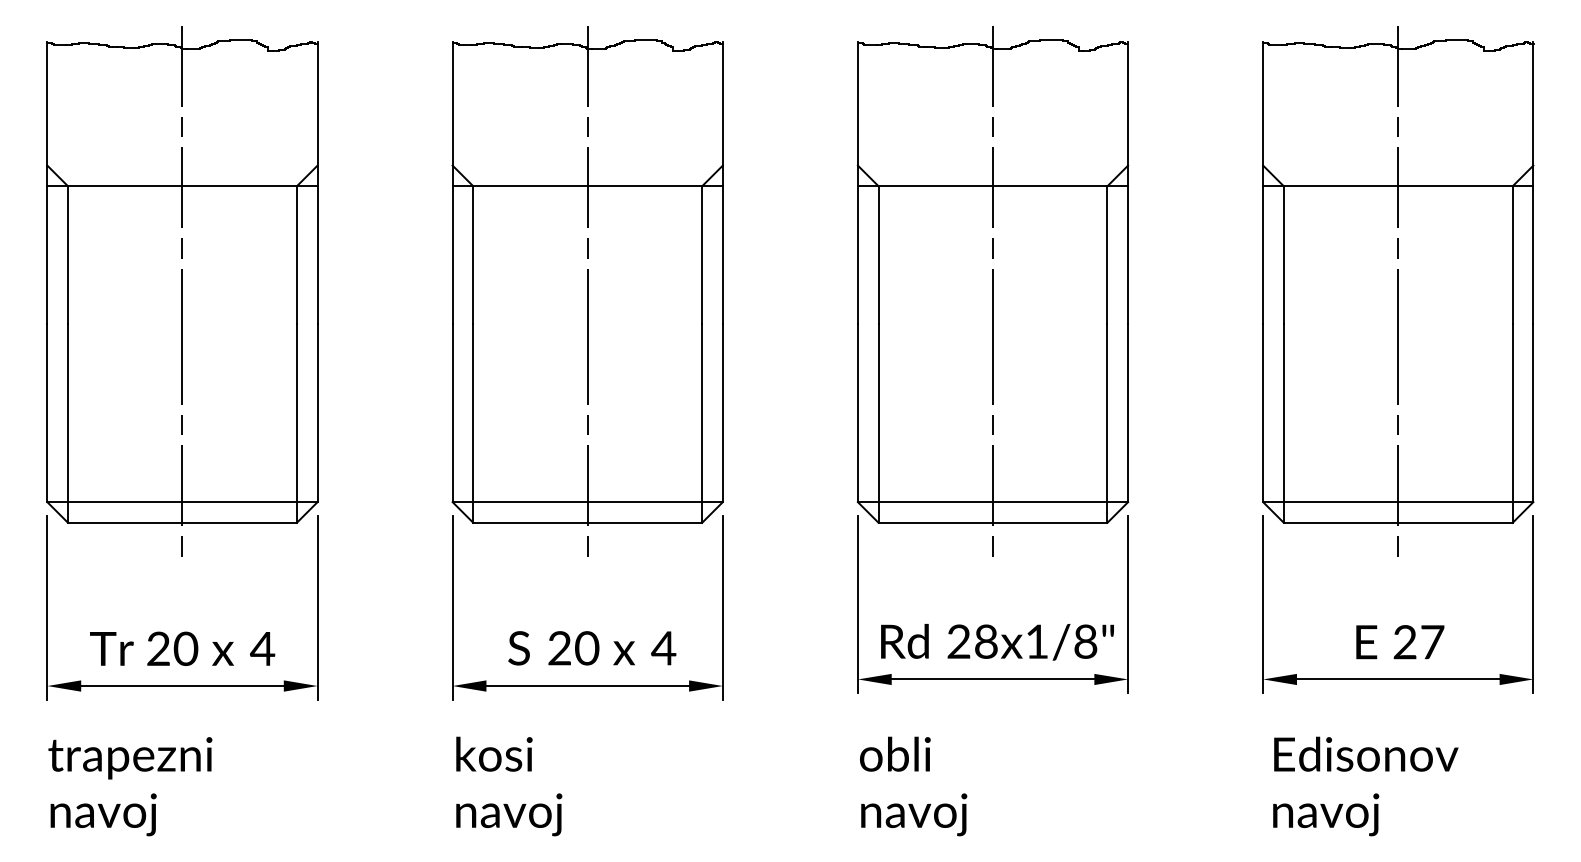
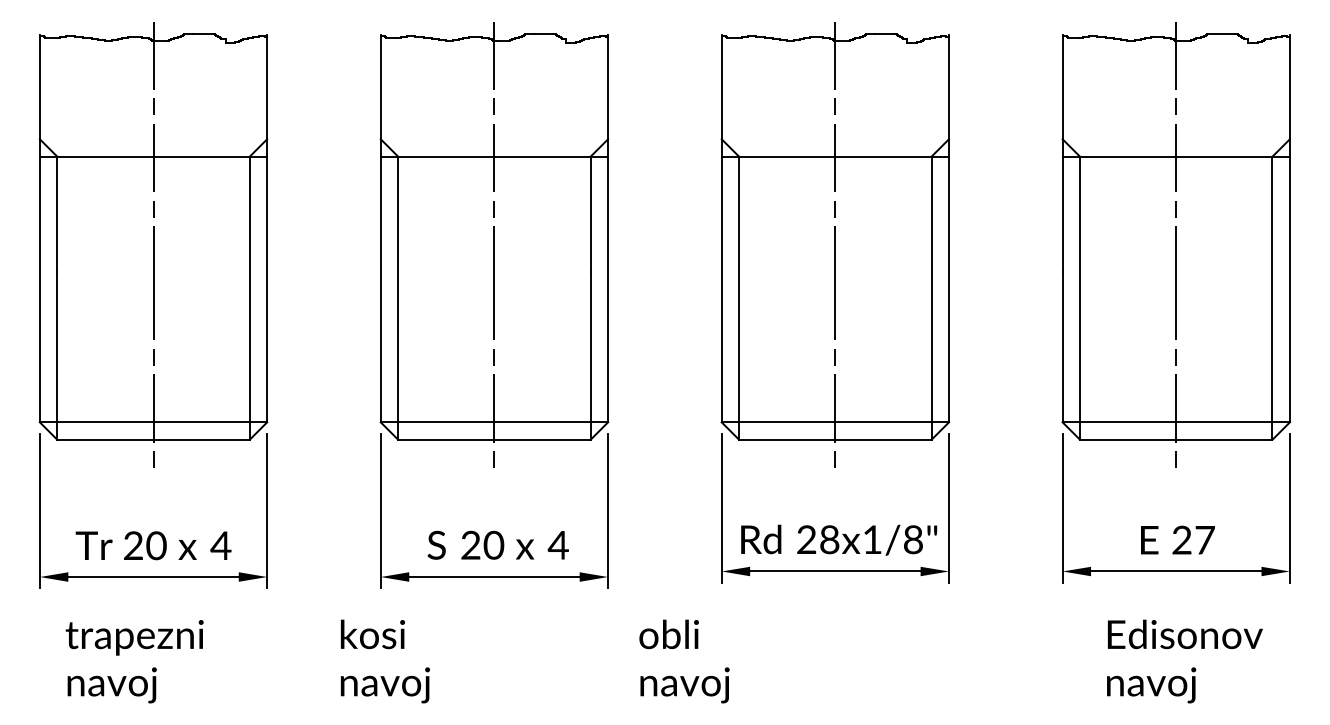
text: (130, 786) -> (134, 661), moved
text: (509, 786) -> (385, 661), moved
text: (913, 786) -> (684, 661), moved
text: (1365, 786) -> (1184, 661), moved

